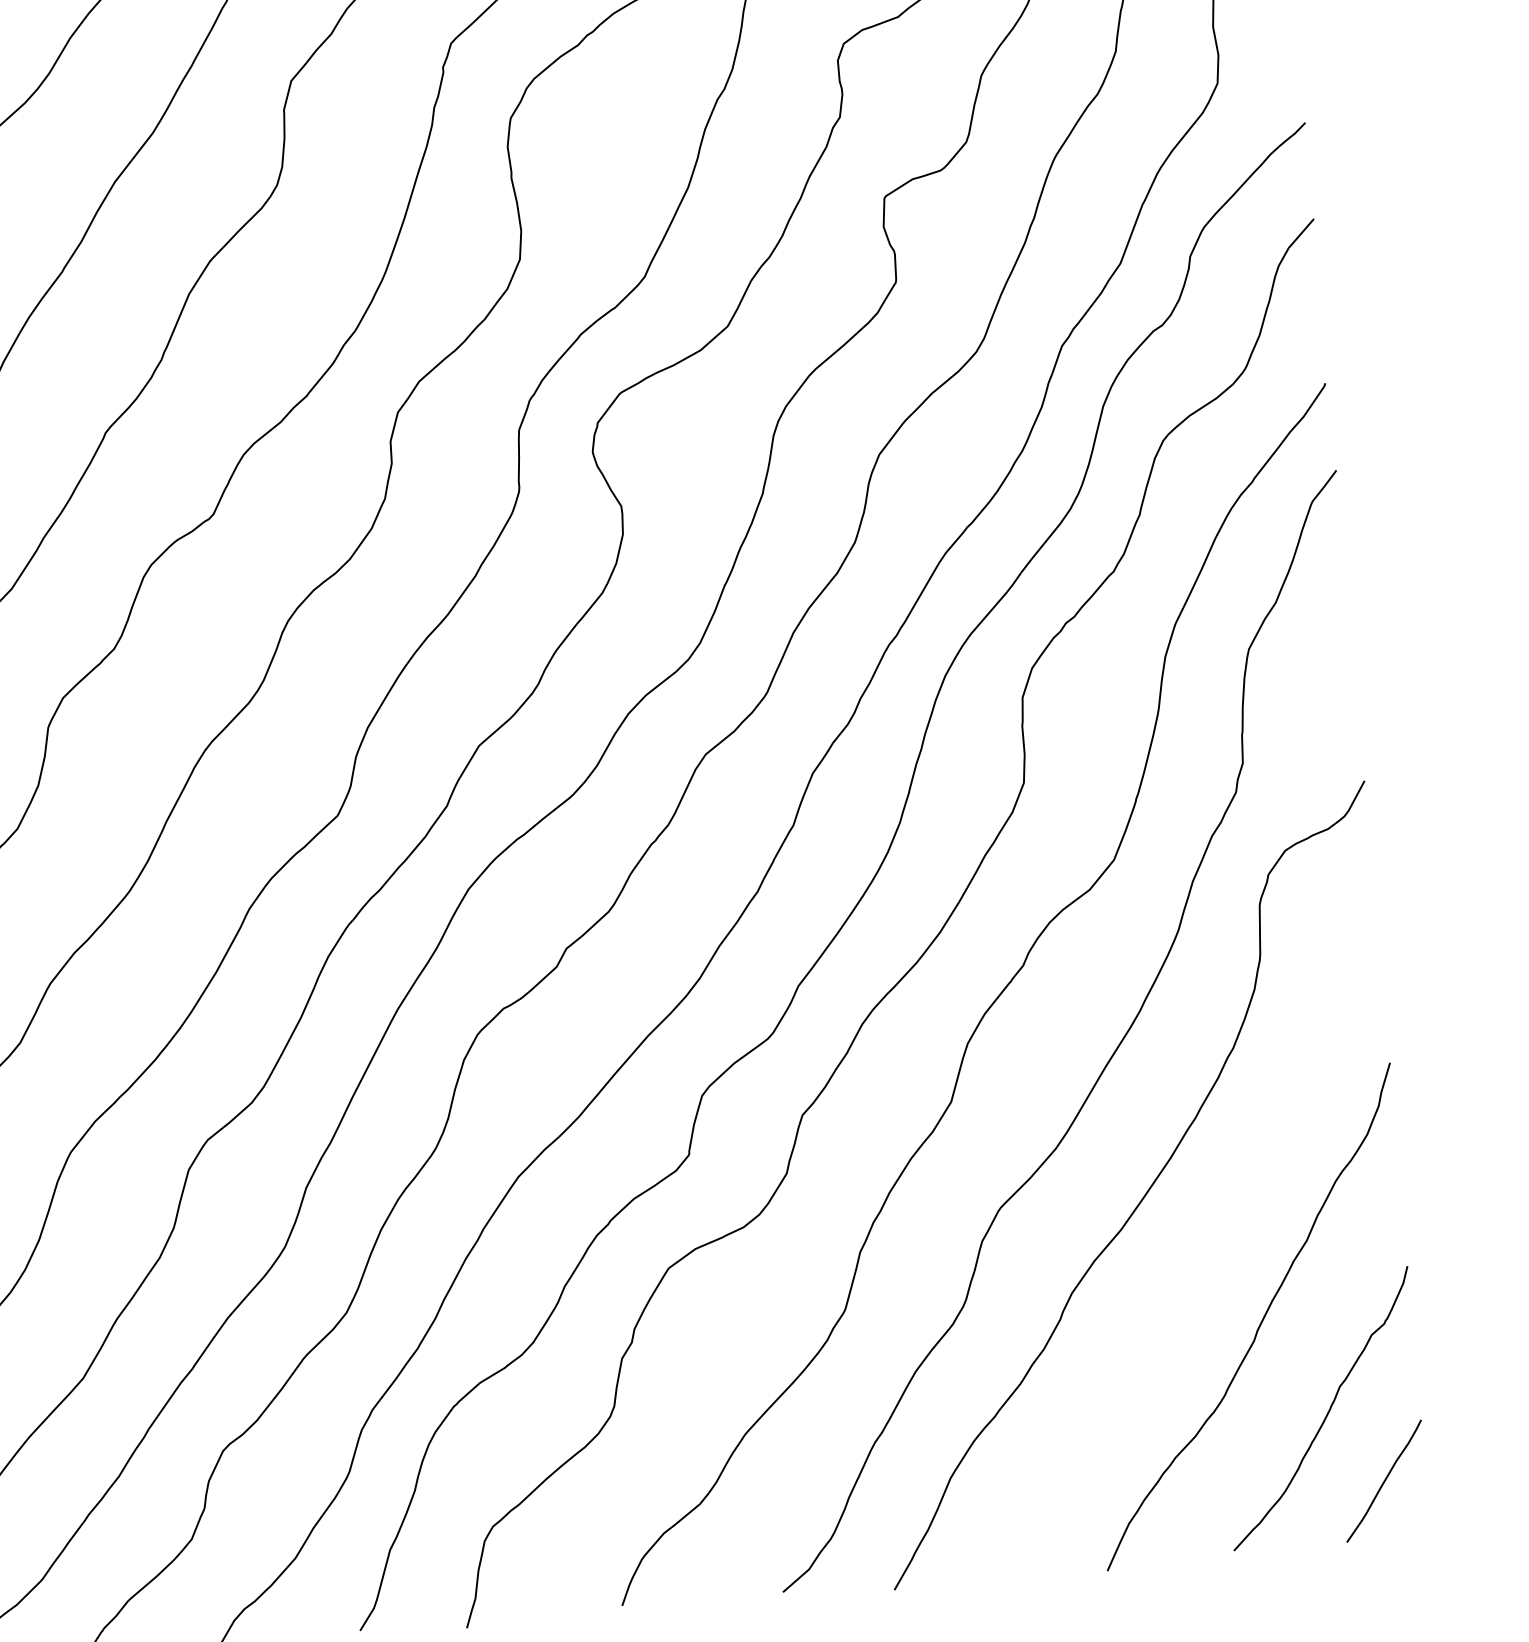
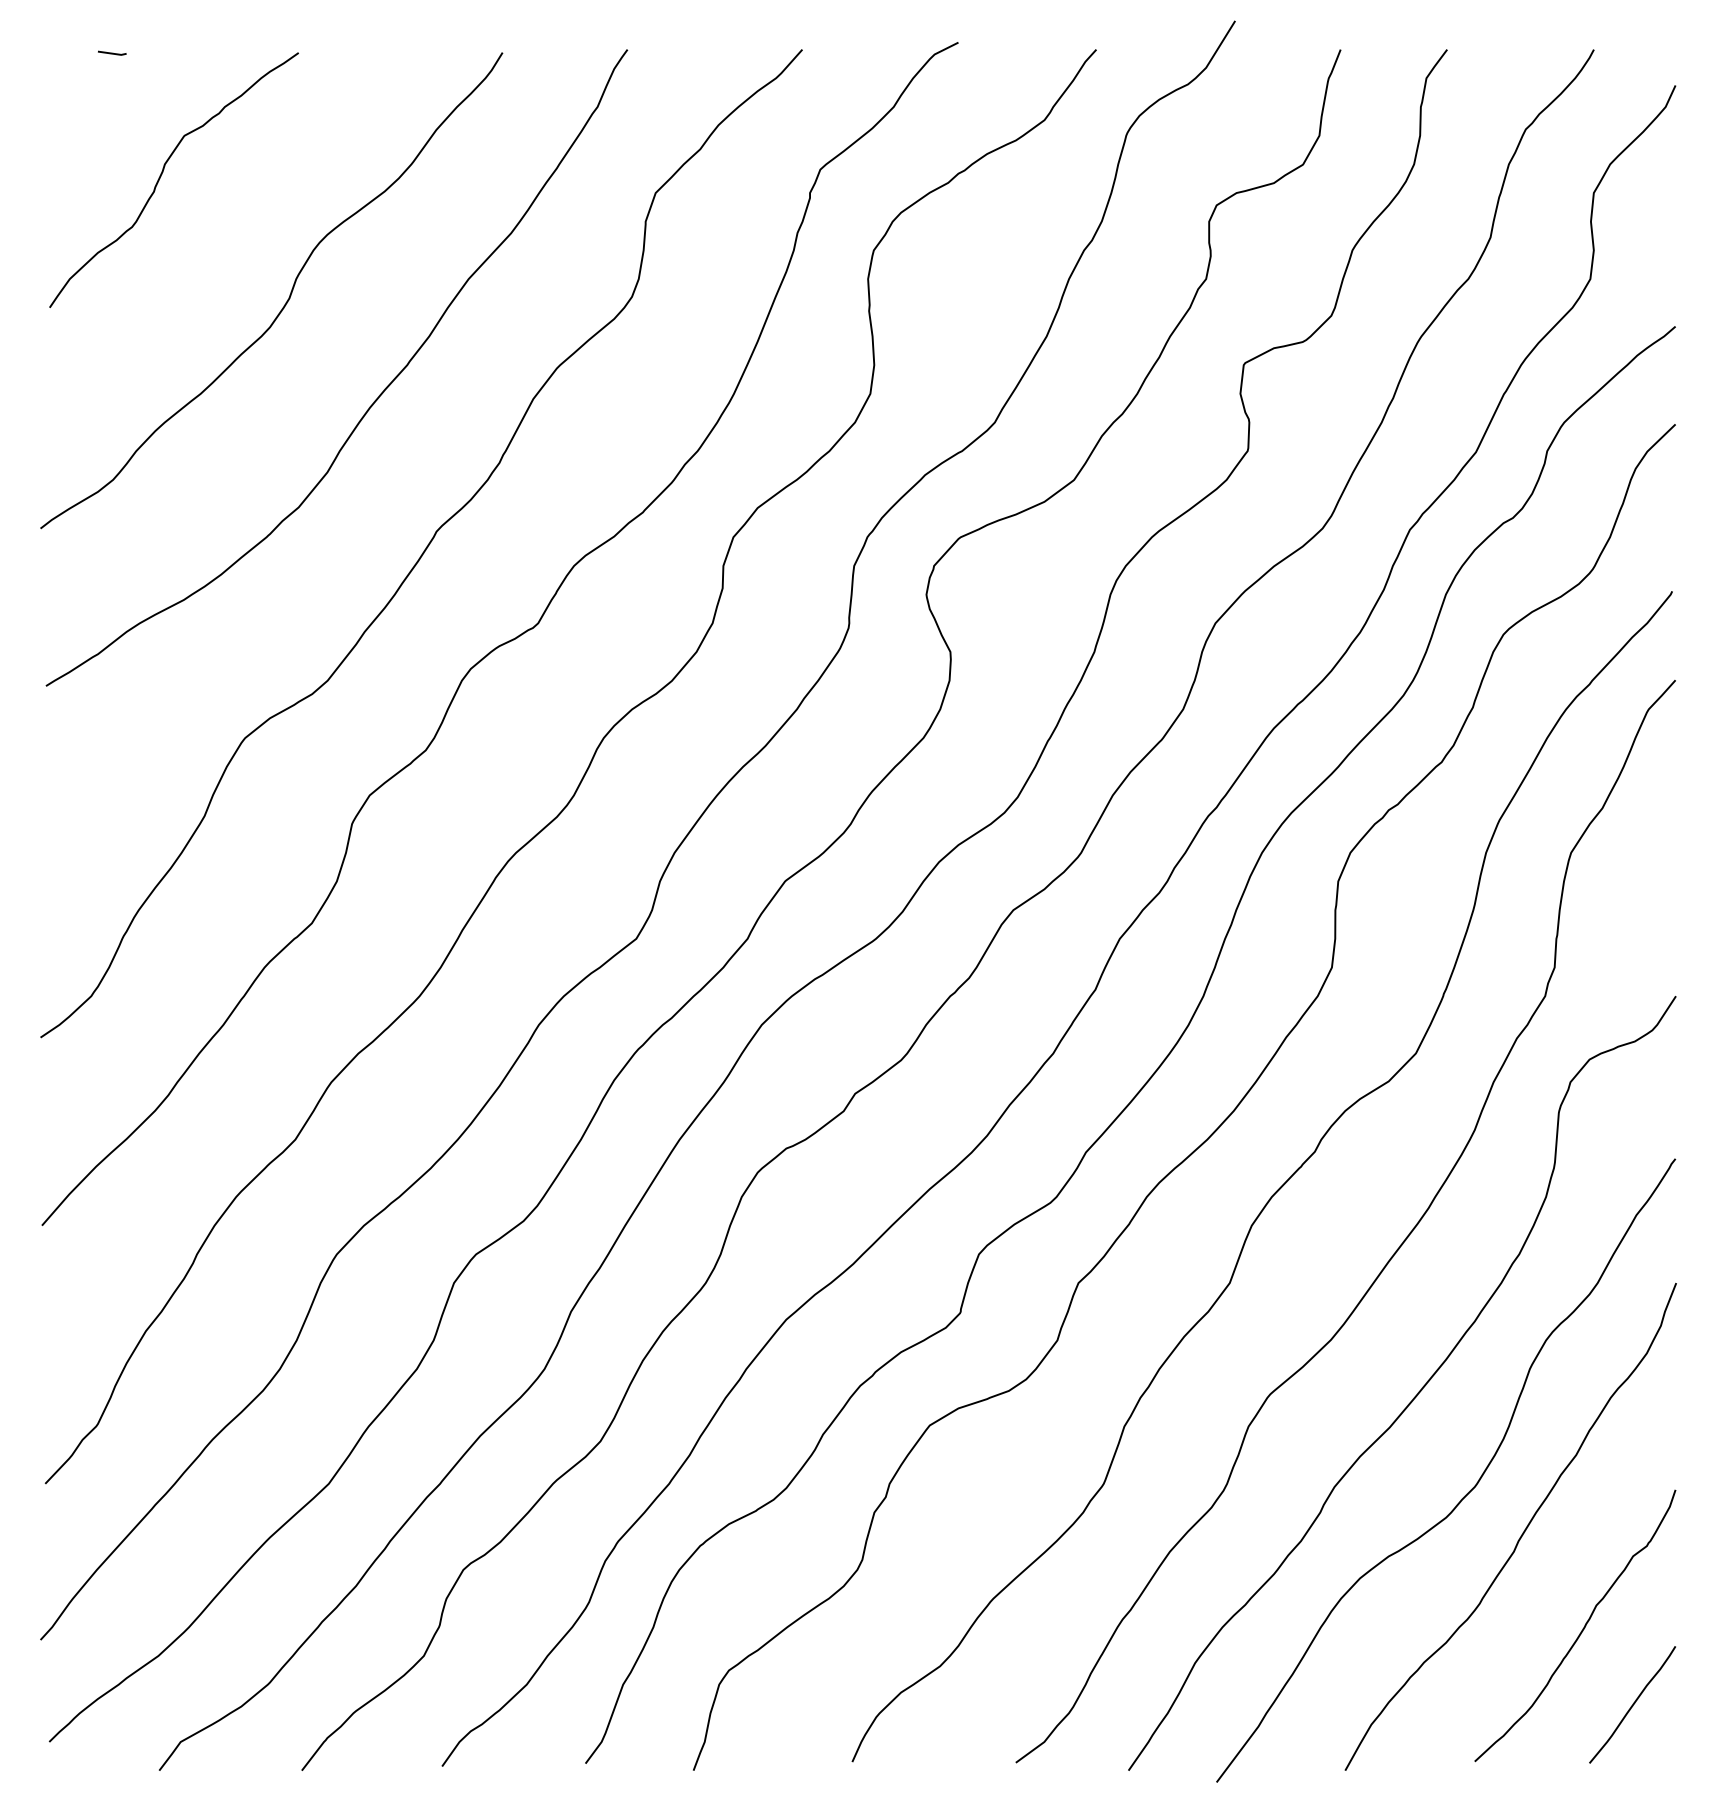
curve: (1204, 1285) -> (1468, 1491), added

